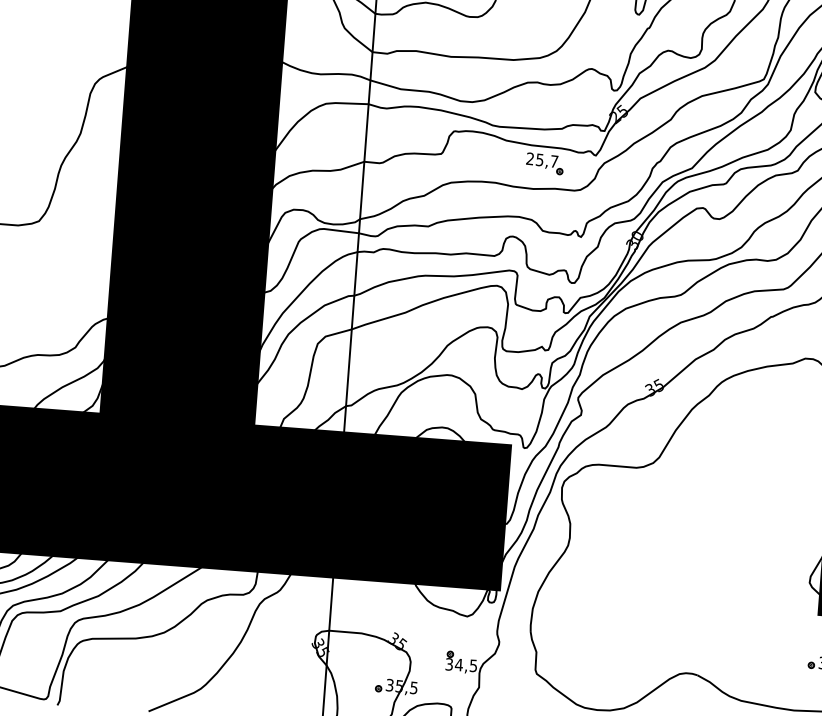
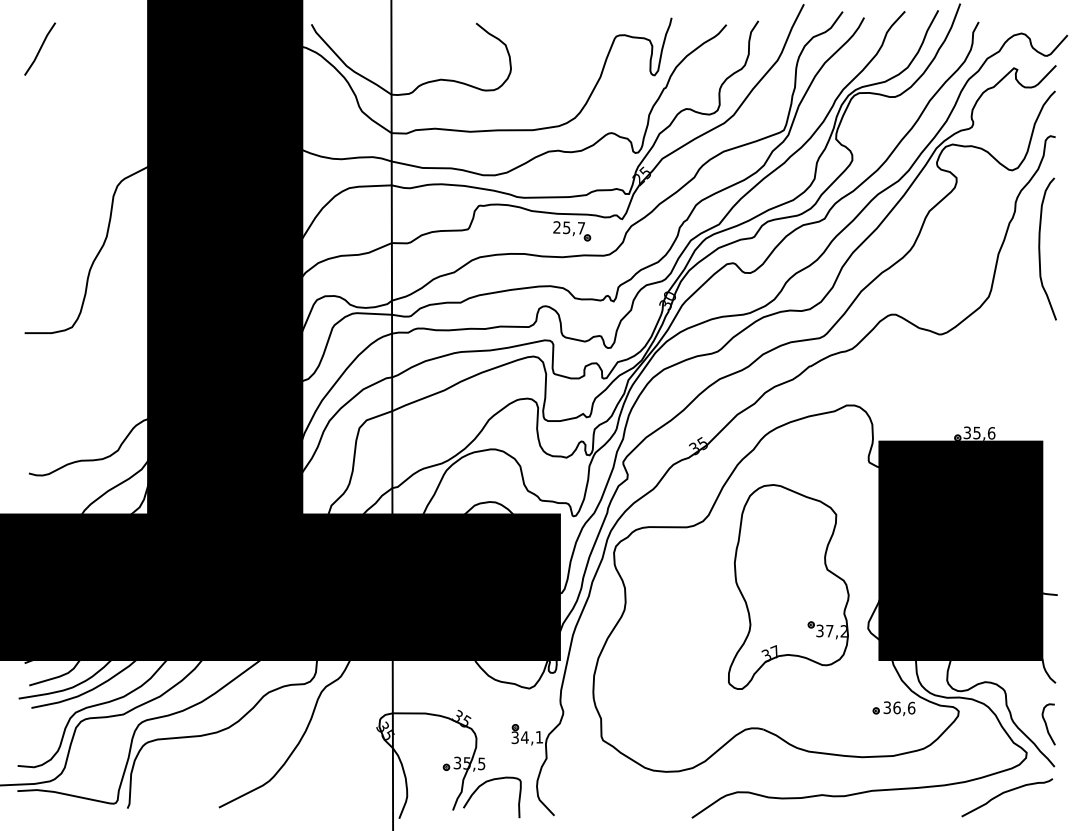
part: (733, 534) -> (788, 586), added
text: (473, 666) -> (539, 737), 34,5 -> 34,1

